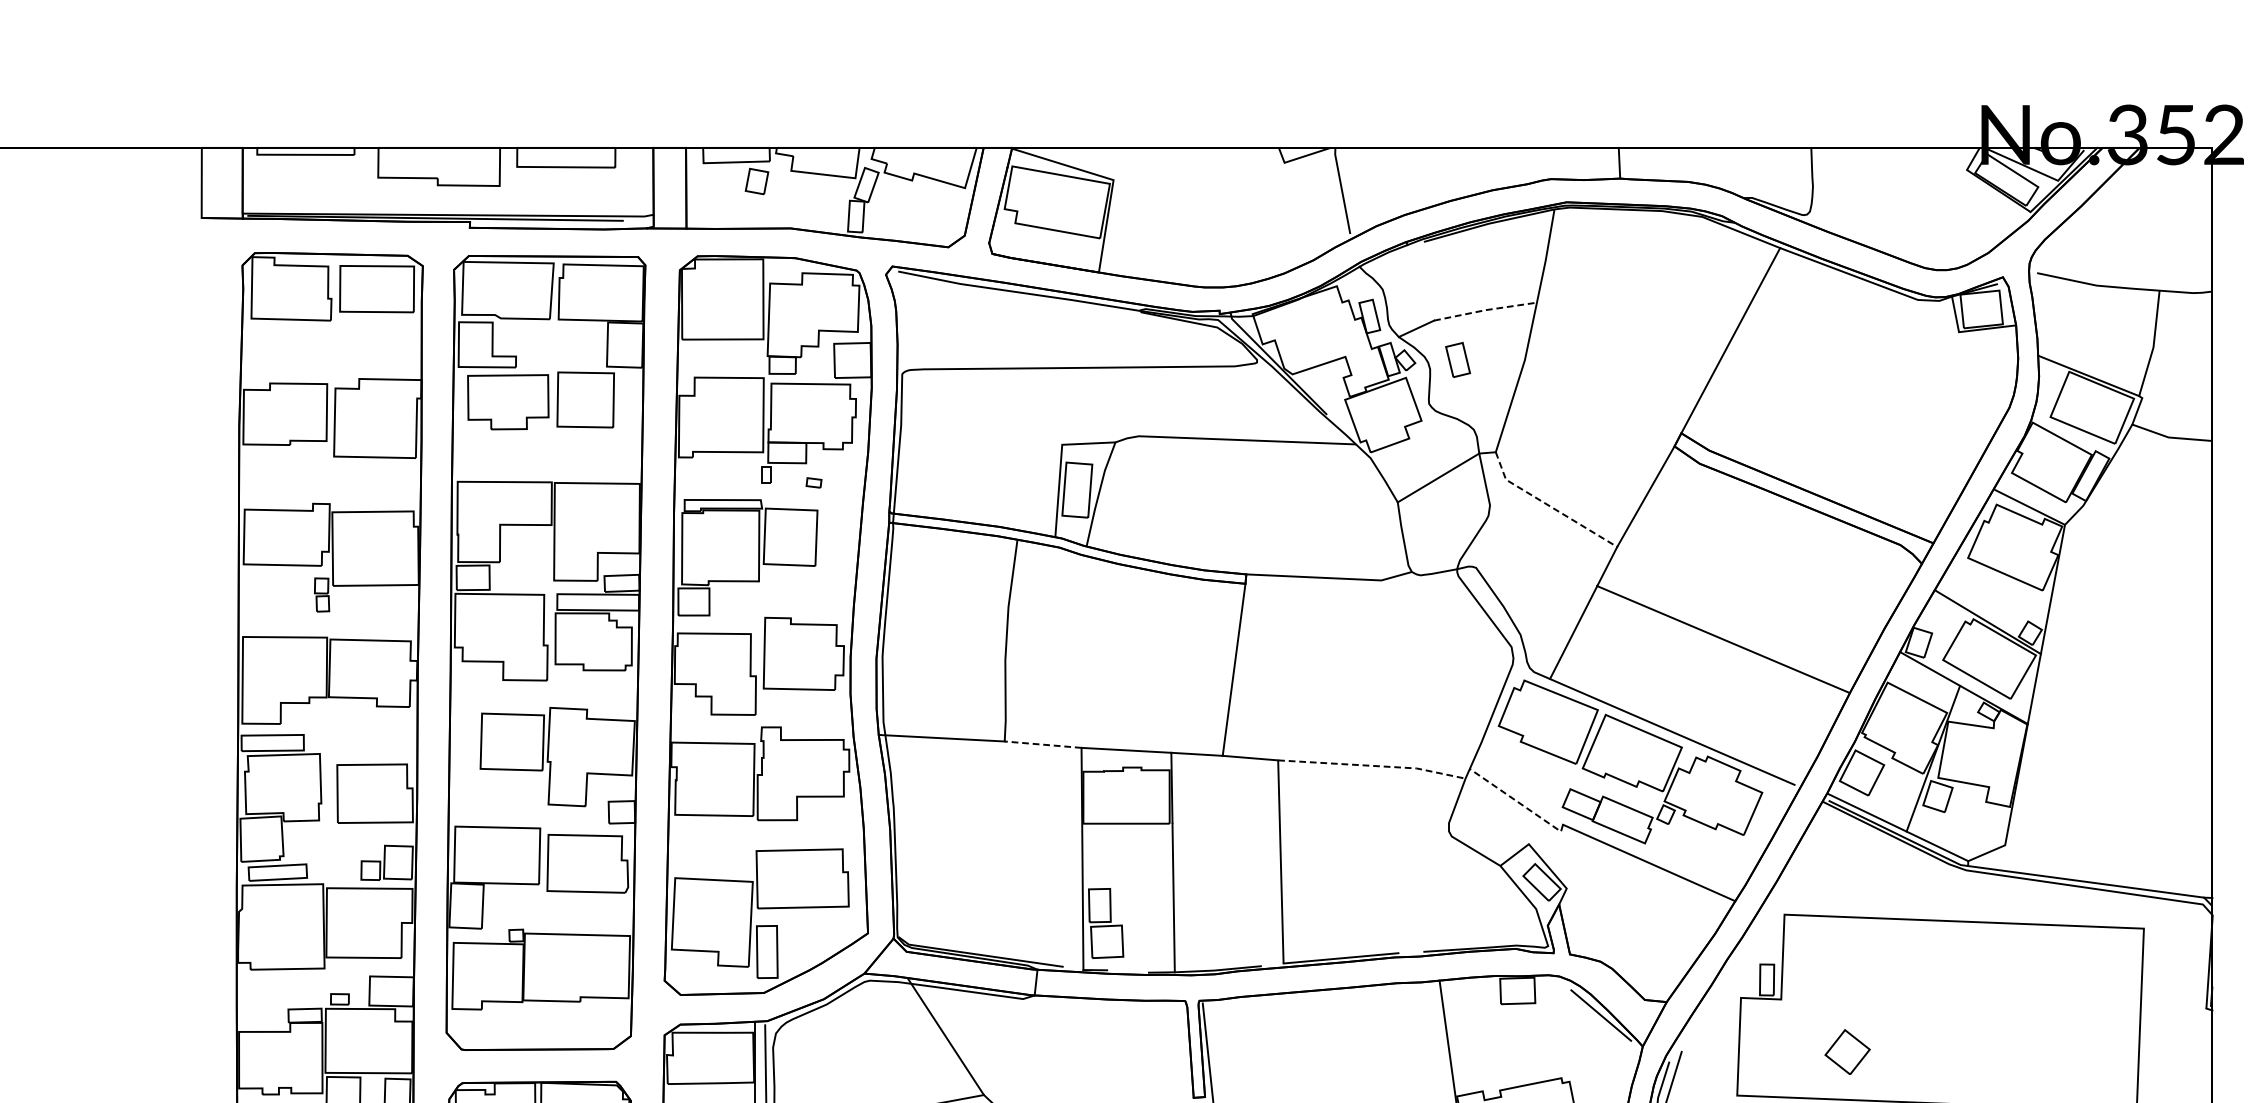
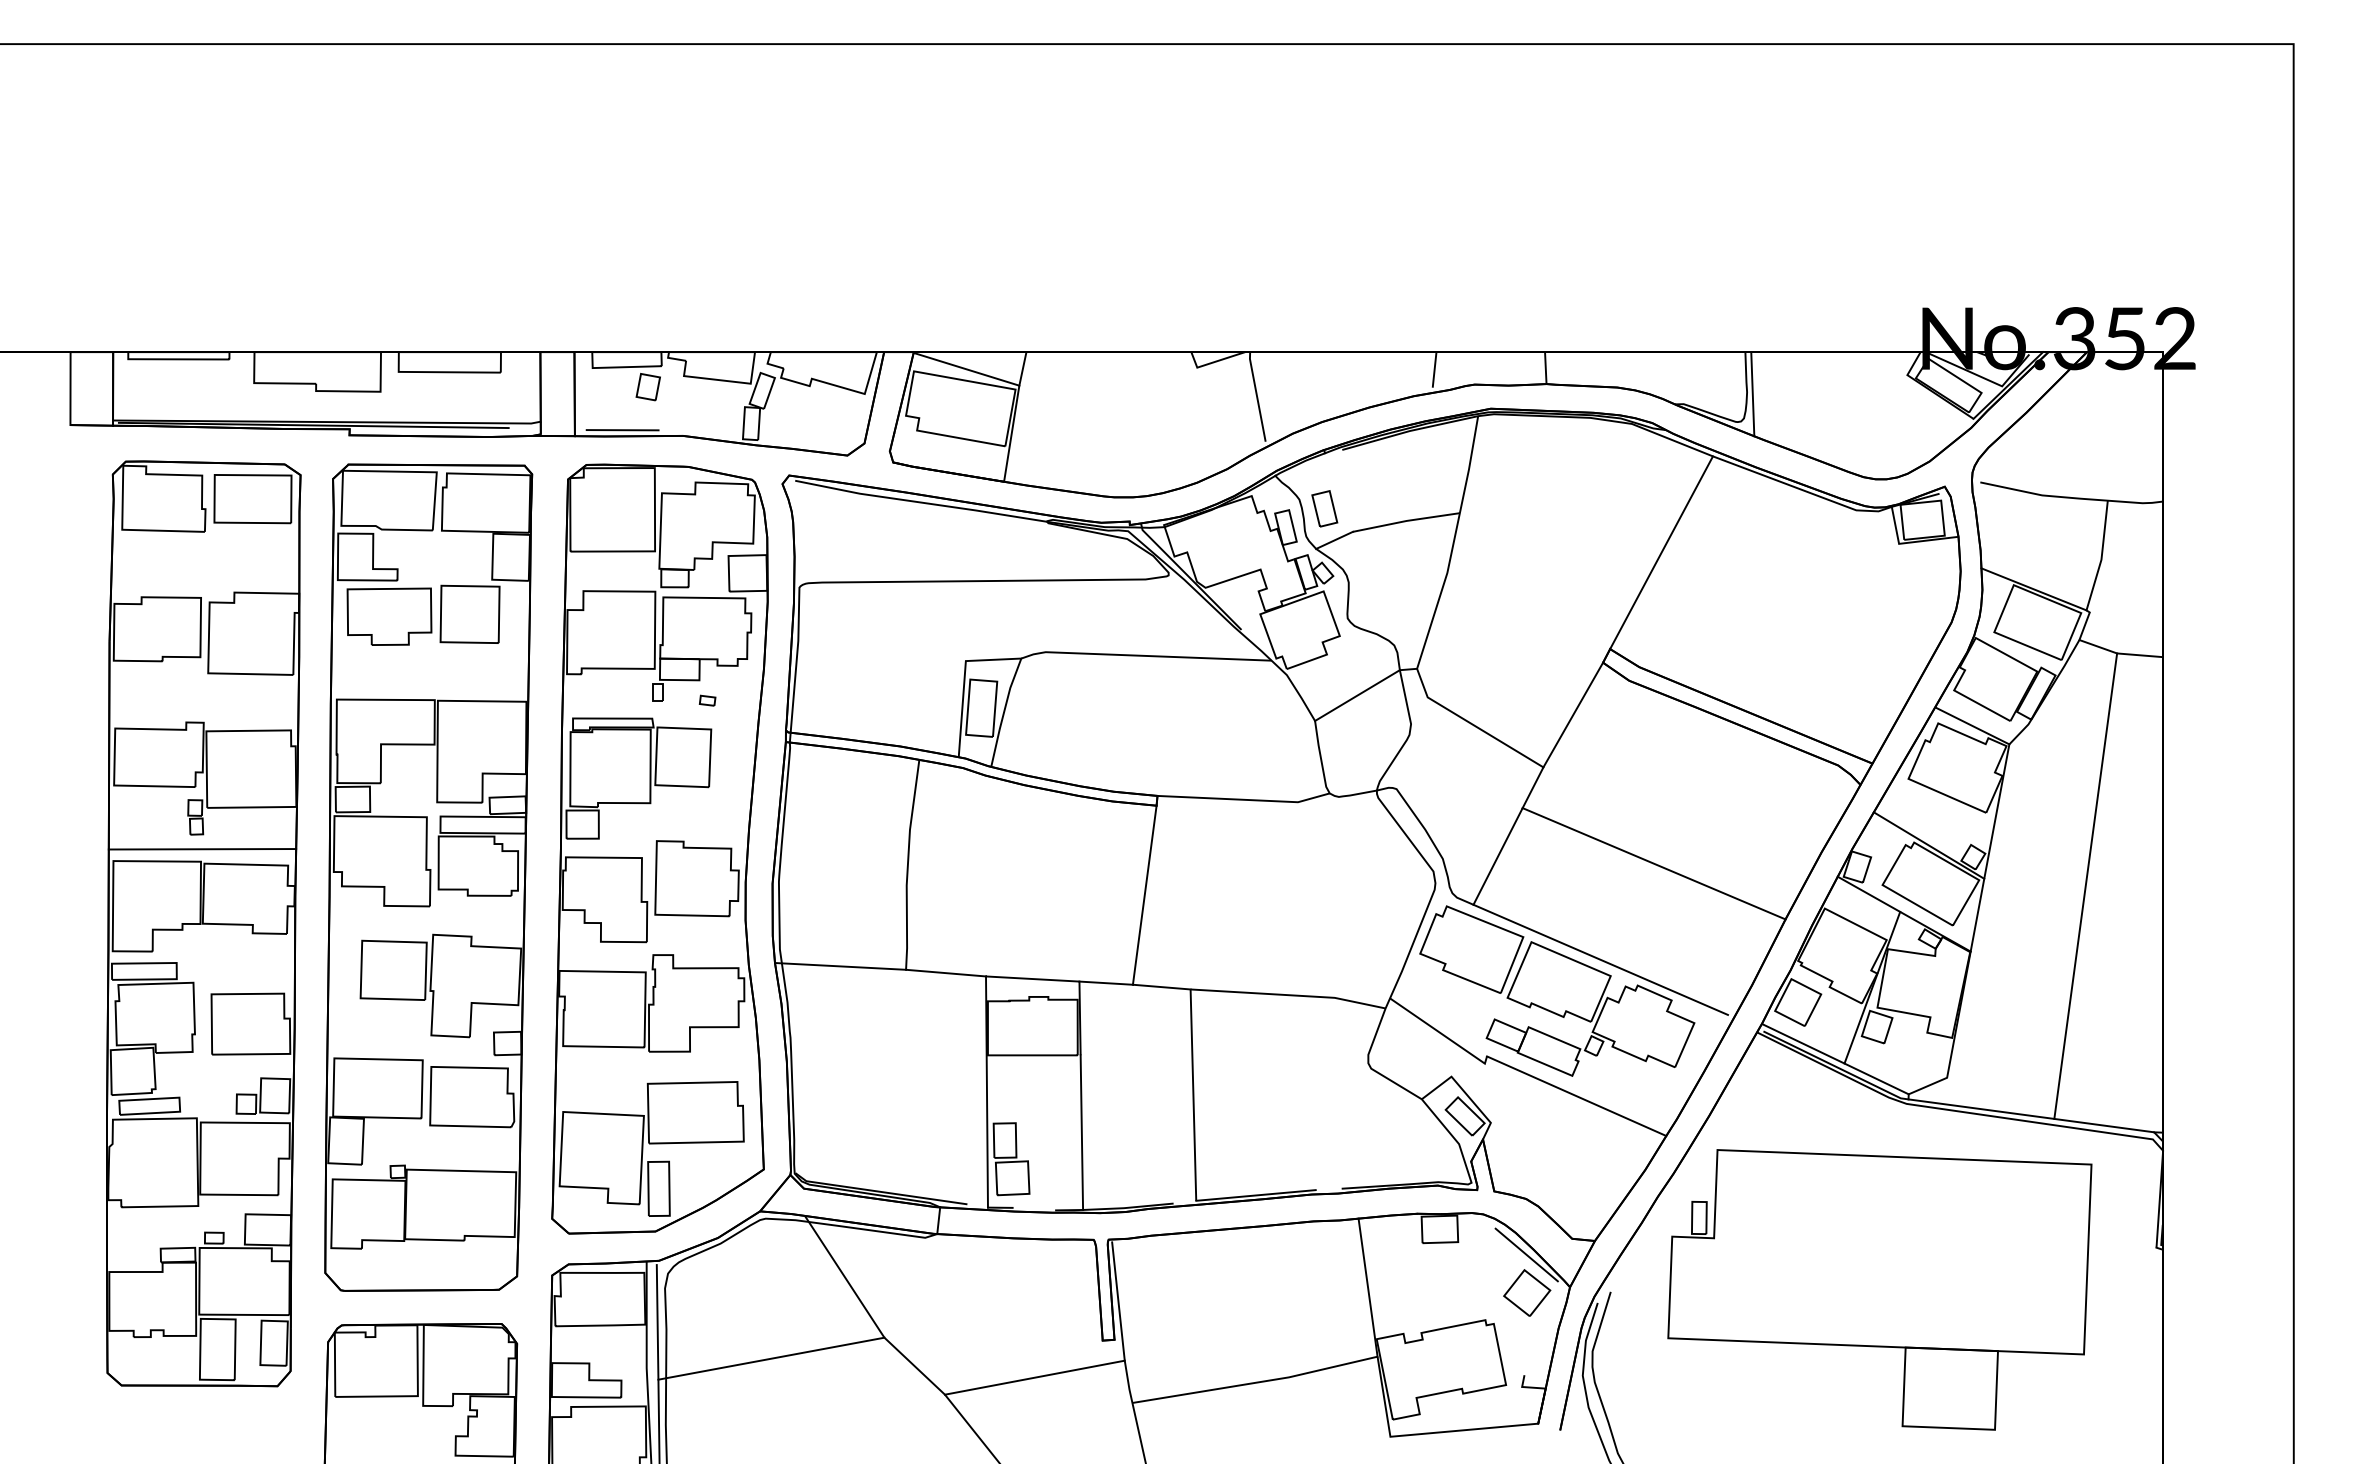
line: (1116, 163) -> (1022, 368), added
line: (1512, 164) -> (1434, 369), added
line: (1818, 188) -> (1752, 394), added
line: (732, 223) -> (622, 430), added
line: (1485, 309) -> (1406, 520), dashed -> solid
part: (1457, 359) -> (1324, 508), moved
line: (1548, 505) -> (1471, 724), dashed -> solid
line: (328, 625) -> (202, 849), added
line: (2138, 660) -> (2085, 885), added
line: (1042, 745) -> (945, 973), dashed -> solid
line: (1373, 766) -> (1289, 995), dashed -> solid
line: (1518, 802) -> (1440, 1033), dashed -> solid
part: (1847, 1051) -> (1527, 1292), moved

